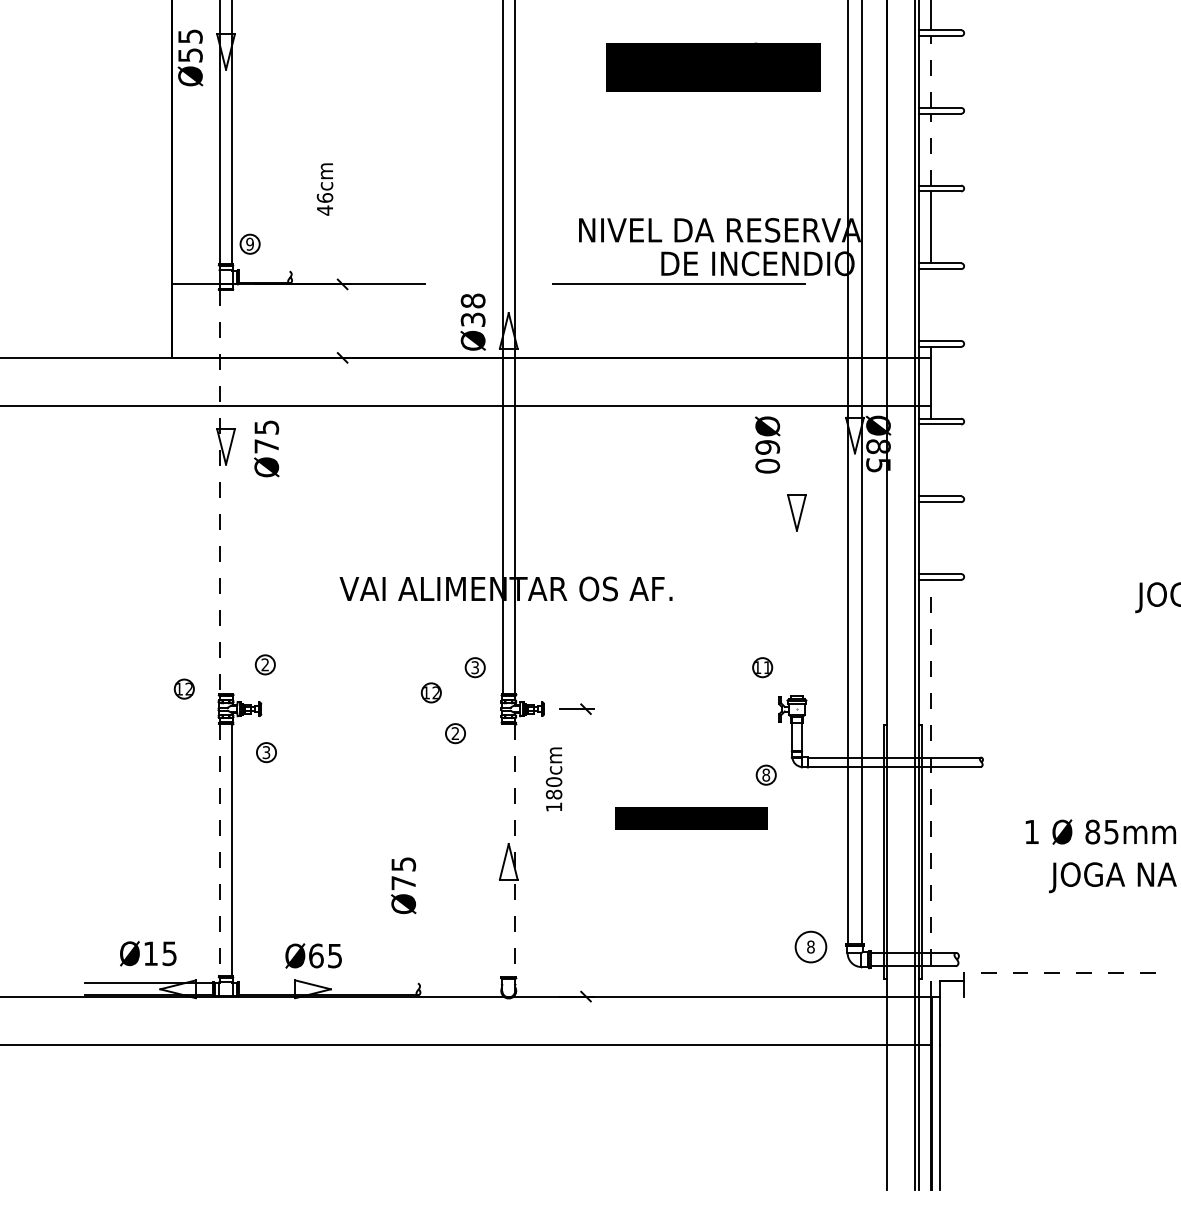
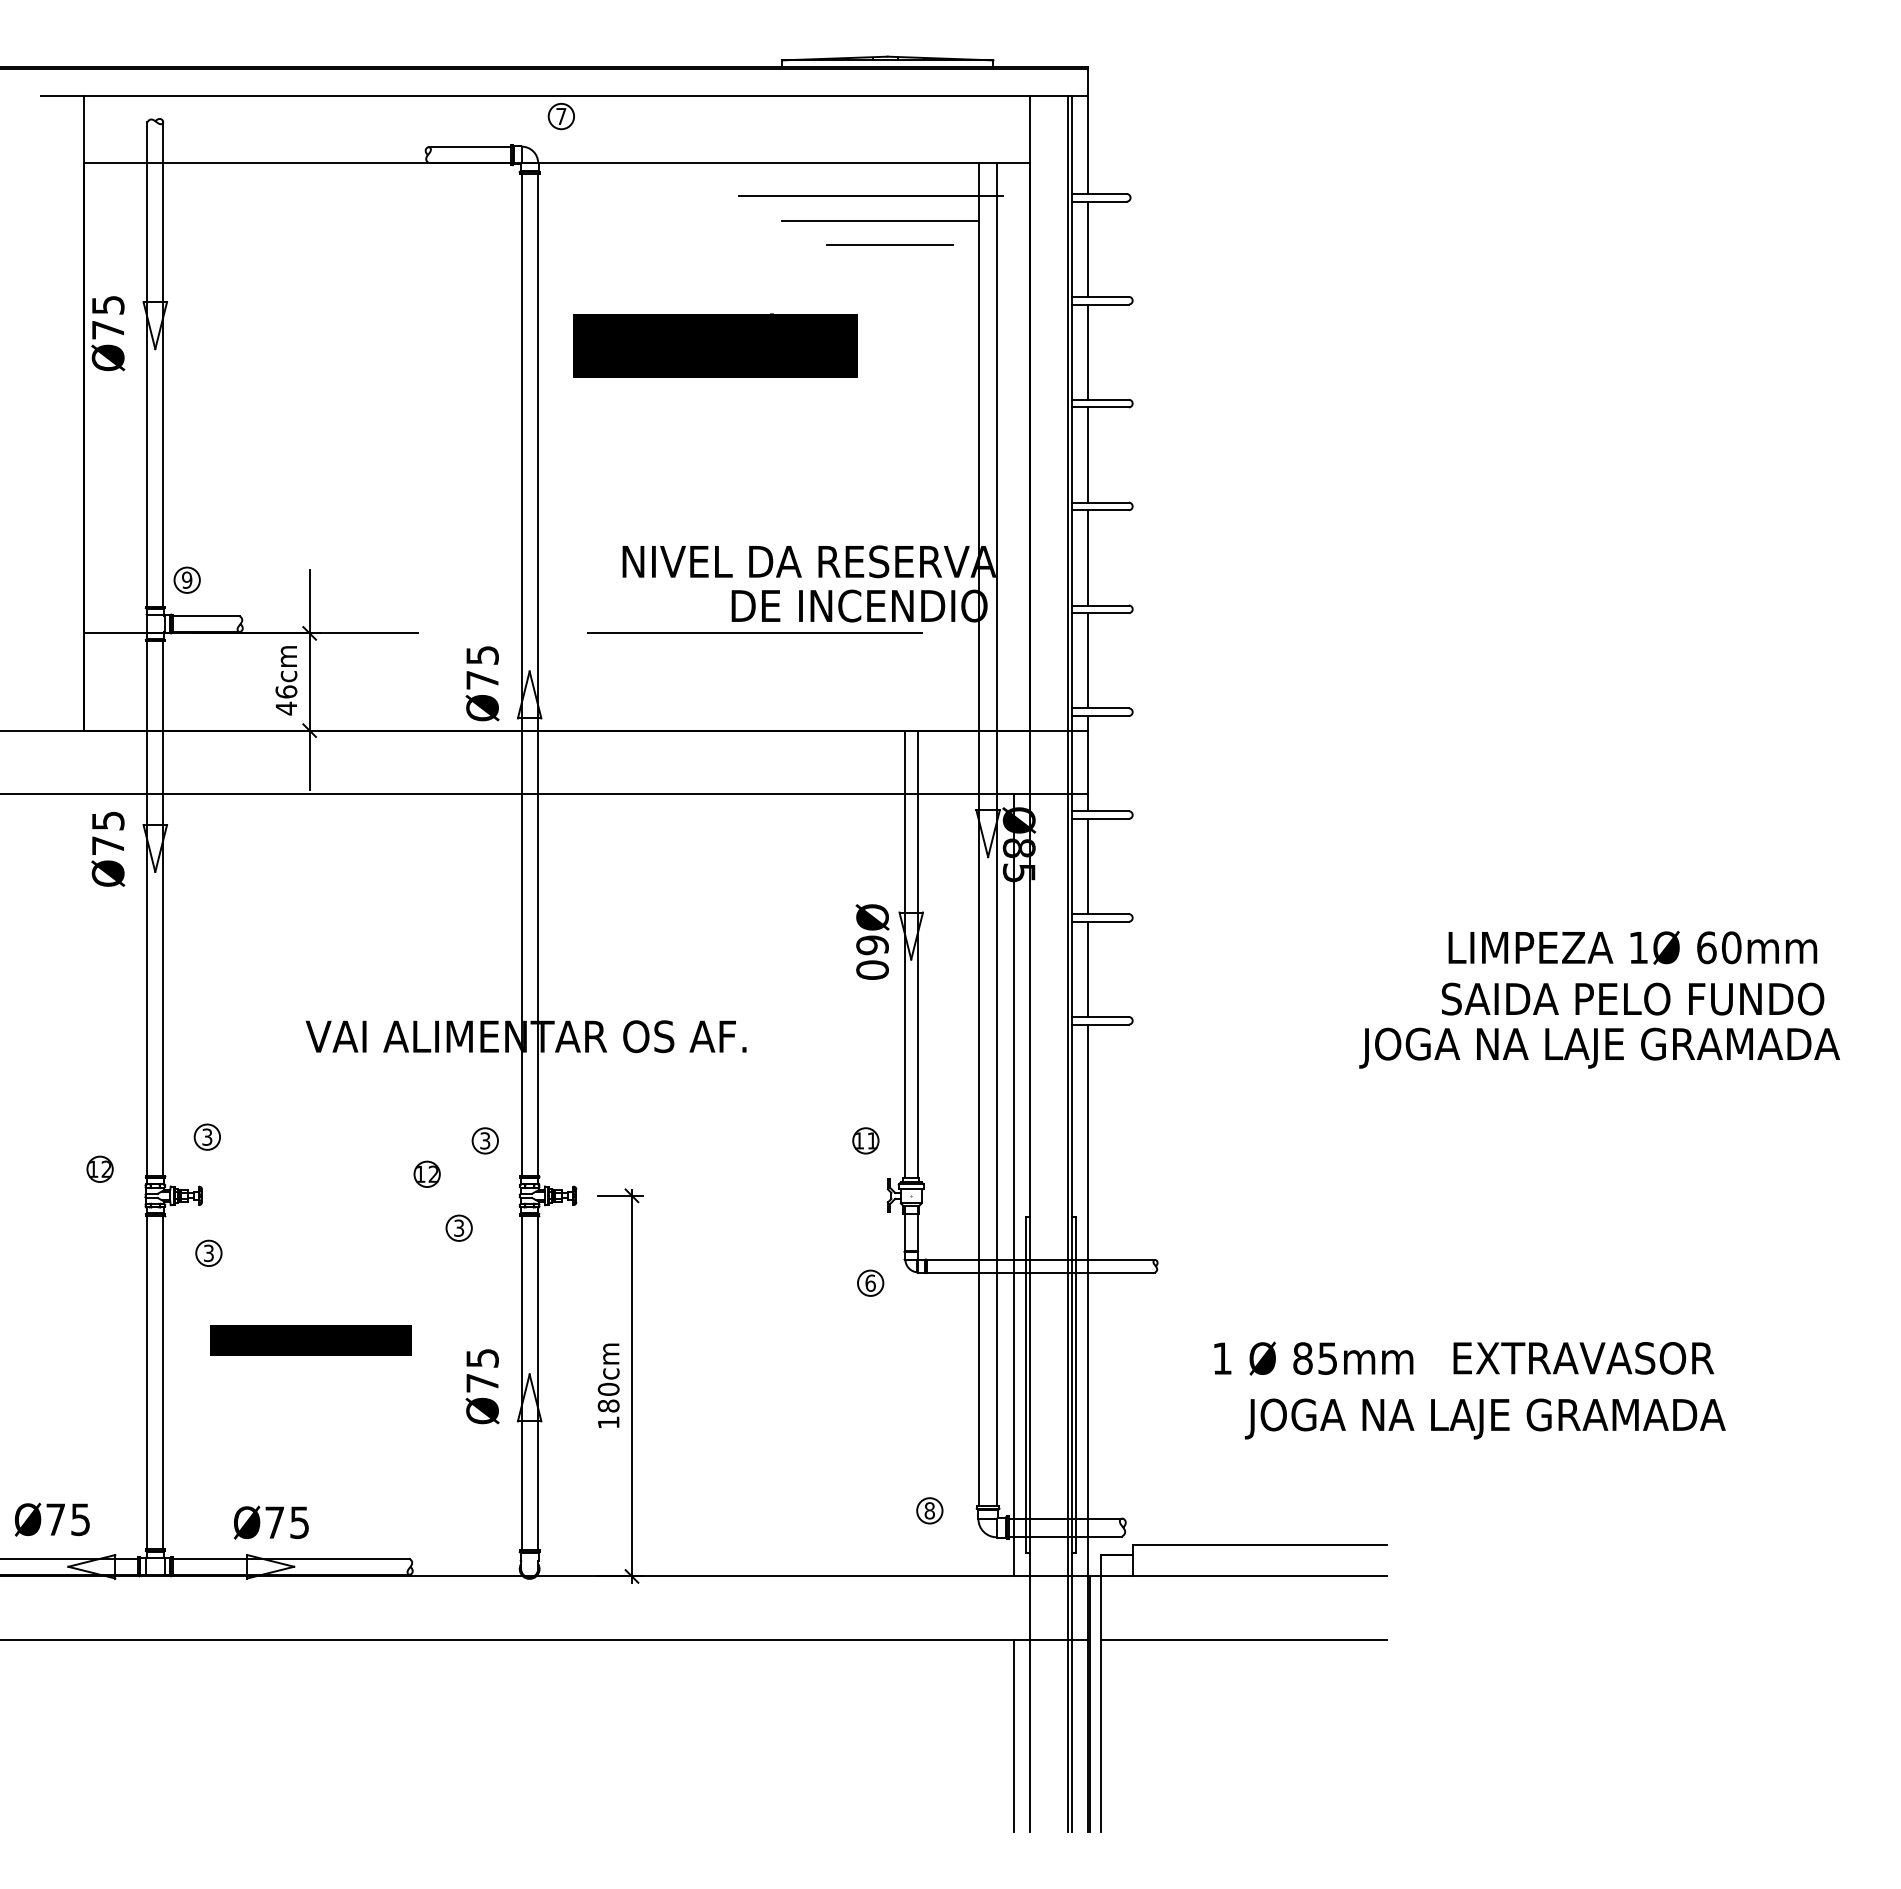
text: (190, 55) -> (108, 330), Ø55 -> Ø75
text: (713, 66) -> (715, 345), moved
line: (930, 72) -> (1088, 352), dashed -> solid
line: (930, 150) -> (1088, 455), dashed -> solid
text: (325, 189) -> (286, 680), moved
line: (263, 271) -> (205, 616), added
line: (930, 304) -> (1088, 660), added
text: (473, 310) -> (482, 667), Ø38 -> Ø75
line: (342, 319) -> (309, 680), added
text: (767, 444) -> (872, 941), moved
text: (266, 449) -> (108, 849), moved
line: (930, 460) -> (1088, 866), added
line: (220, 492) -> (147, 909), dashed -> solid
line: (232, 492) -> (163, 908), added
line: (791, 526) -> (904, 954), added
line: (801, 526) -> (917, 953), added
line: (930, 538) -> (1088, 969), added
text: (265, 664) -> (207, 1136), 2 -> 3
line: (874, 701) -> (1014, 1185), added
text: (455, 733) -> (459, 1227), 2 -> 3
text: (766, 774) -> (870, 1282), 8 -> 6
text: (553, 779) -> (608, 1385), moved
line: (930, 788) -> (1088, 1300), dashed -> solid
text: (691, 818) -> (310, 1340), moved
line: (220, 850) -> (147, 1382), dashed -> solid
line: (502, 850) -> (521, 1382), added
line: (514, 850) -> (537, 1383), dashed -> solid
line: (585, 852) -> (631, 1385), added
text: (403, 885) -> (482, 1386), moved
circle: (810, 946) -> (929, 1510), size x0.62
text: (150, 953) -> (55, 1519), Ø15 -> Ø75
text: (316, 955) -> (274, 1522), Ø65 -> Ø75
line: (1059, 972) -> (1259, 1544), dashed -> solid
line: (328, 983) -> (290, 1558), added
line: (1047, 996) -> (1243, 1576), added
line: (1047, 1044) -> (1243, 1639), added
line: (874, 1116) -> (1014, 1735), added

